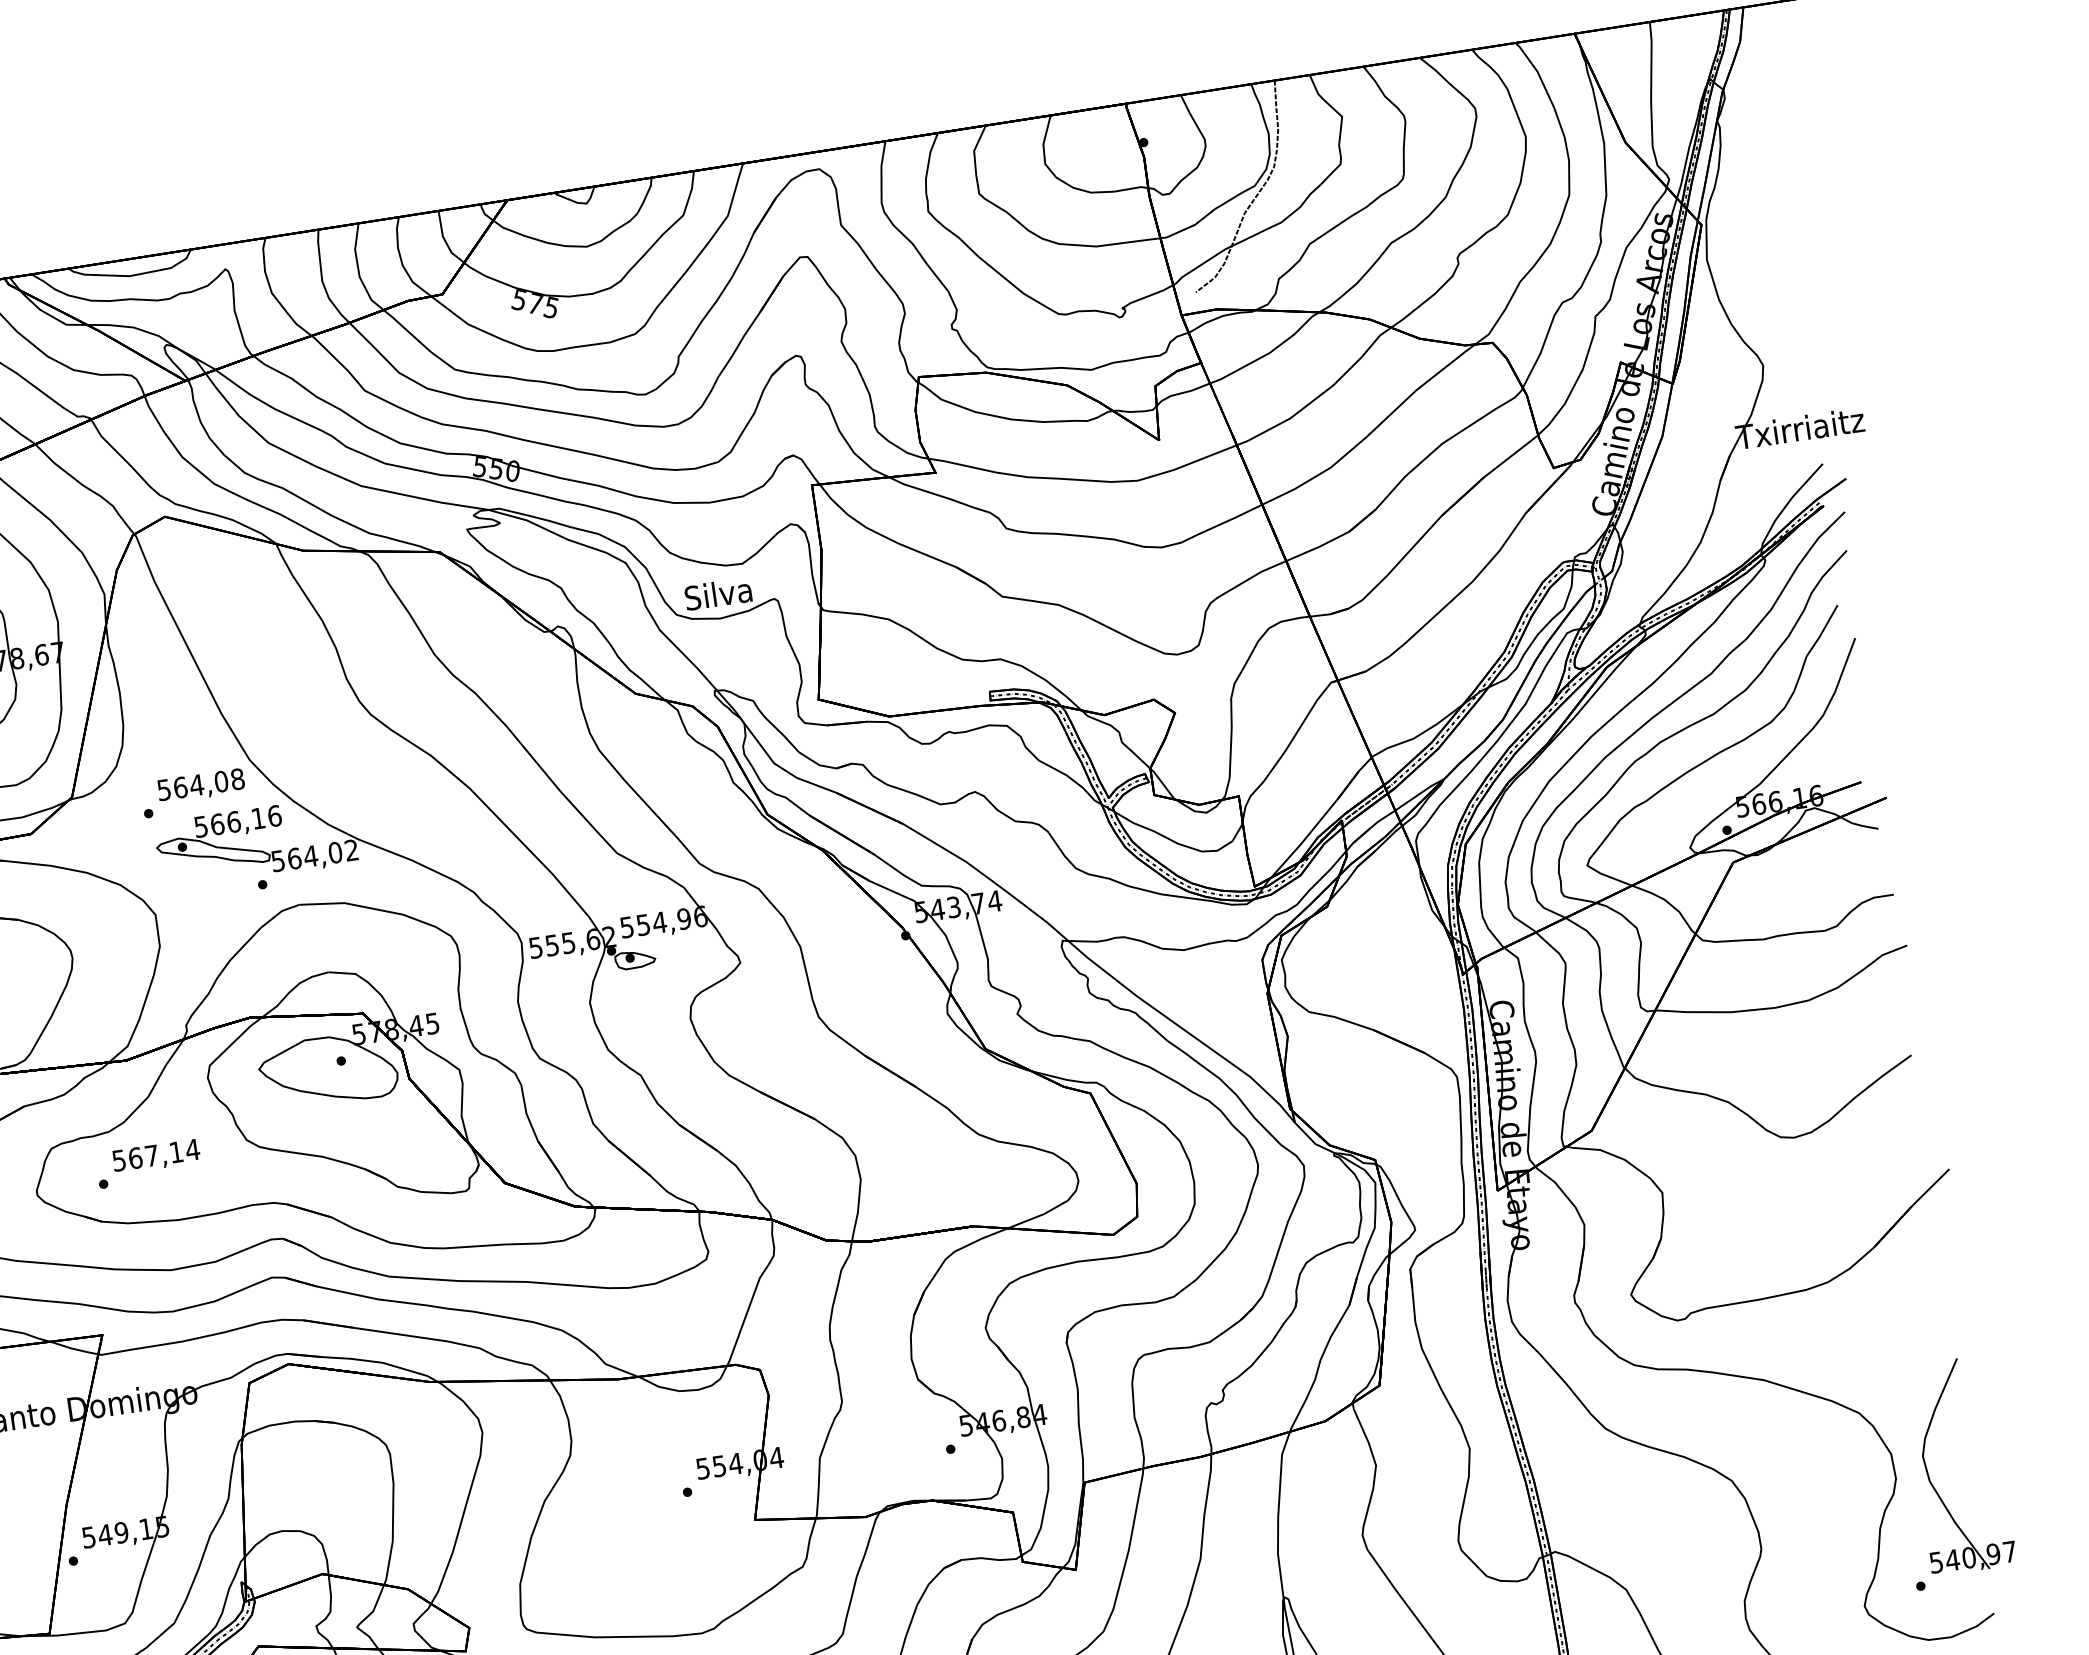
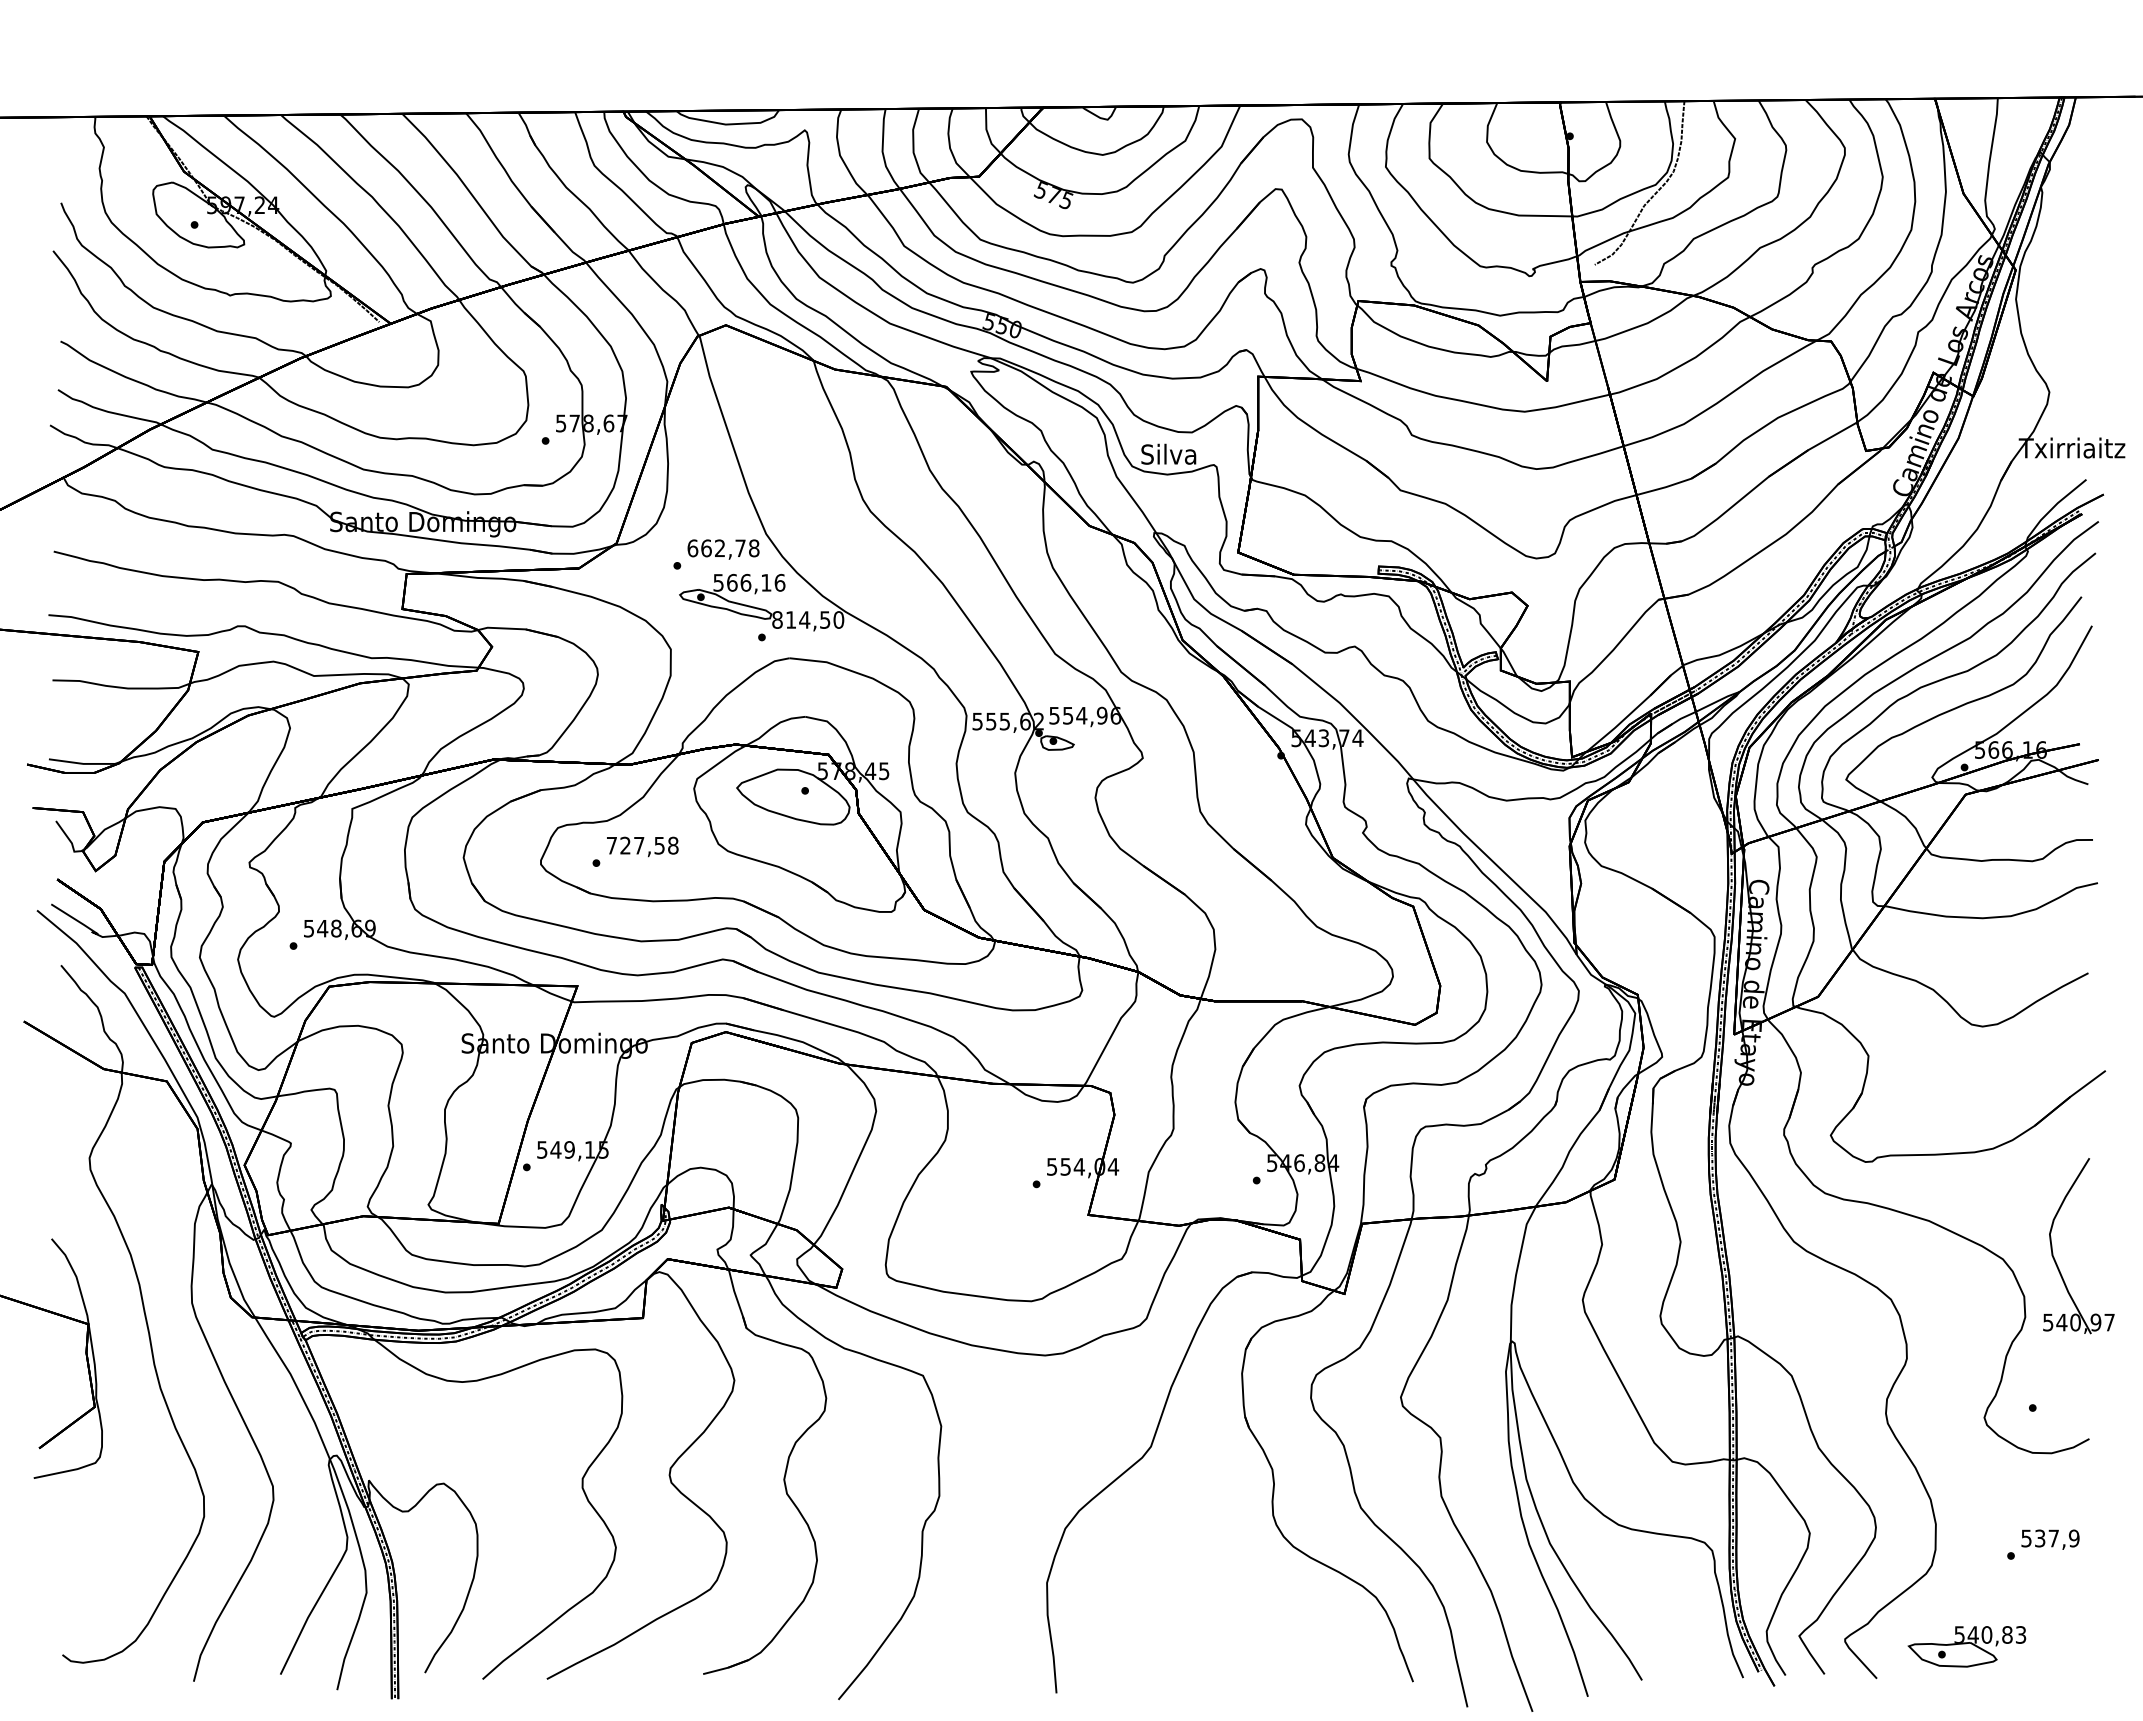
text: (192, 786) -> (716, 548), 564,08 -> 662,78
text: (315, 855) -> (808, 619), 564,02 -> 814,50
text: (155, 1155) -> (642, 845), 567,14 -> 727,58
part: (1930, 1477) -> (2053, 1252), moved

